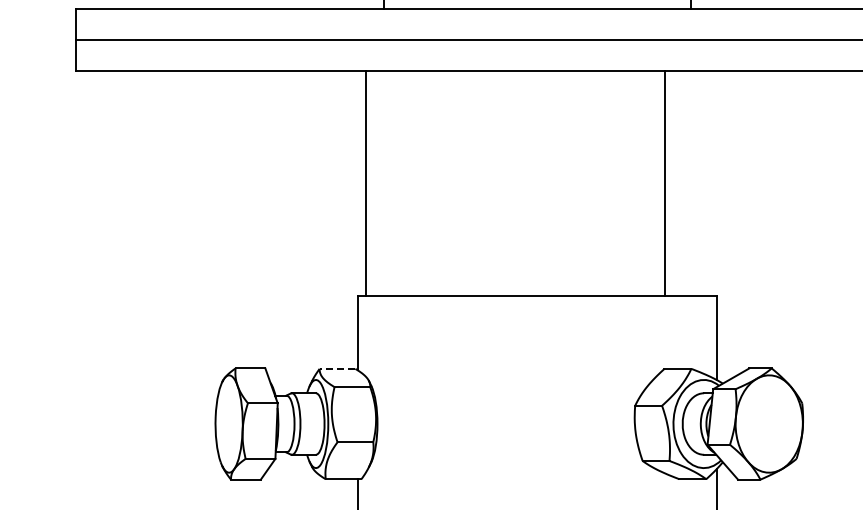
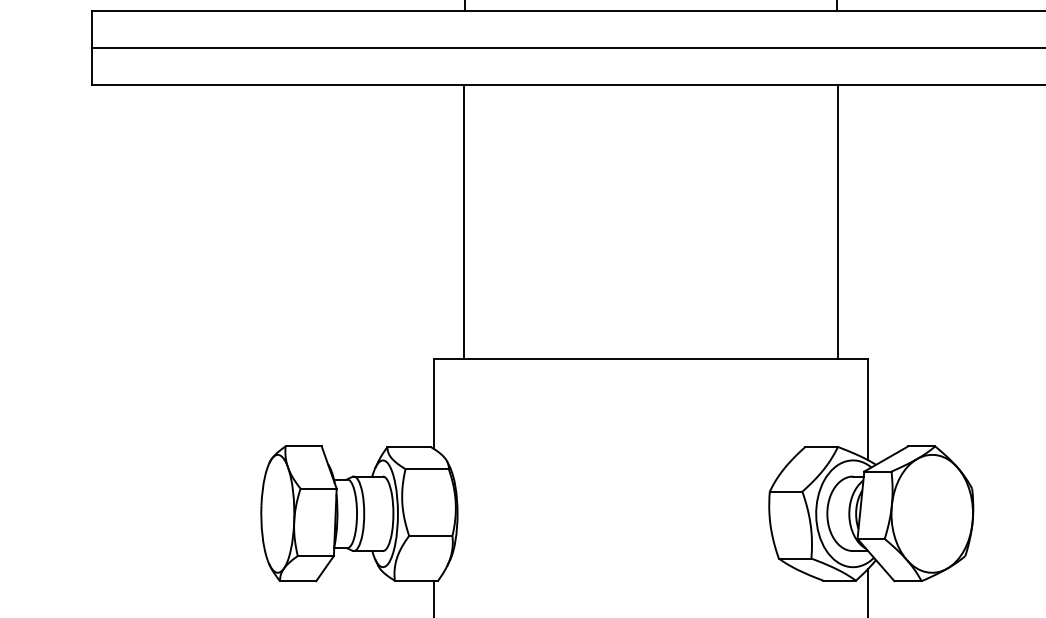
line: (365, 182) -> (463, 221), moved
line: (664, 182) -> (838, 221), moved
line: (337, 368) -> (409, 446), dashed -> solid

